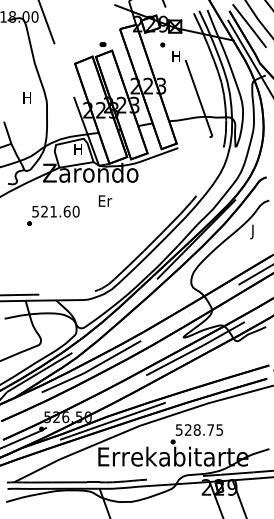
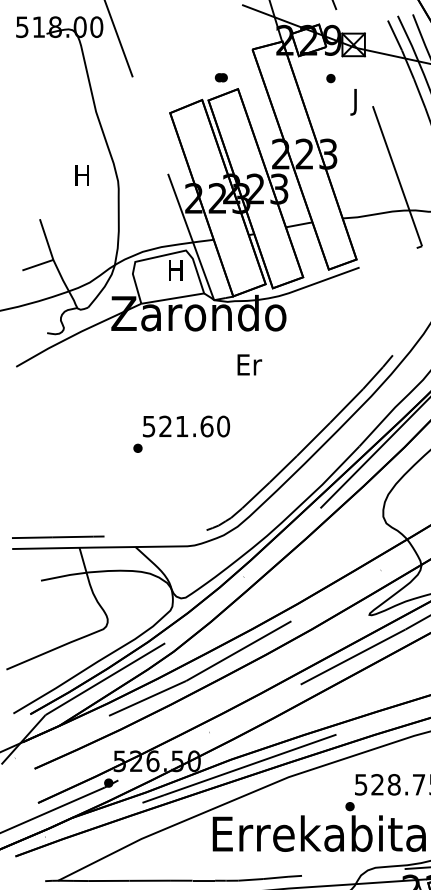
text: (175, 57) -> (354, 101), H -> J
text: (105, 200) -> (249, 363), moved
text: (53, 215) -> (181, 433), moved

